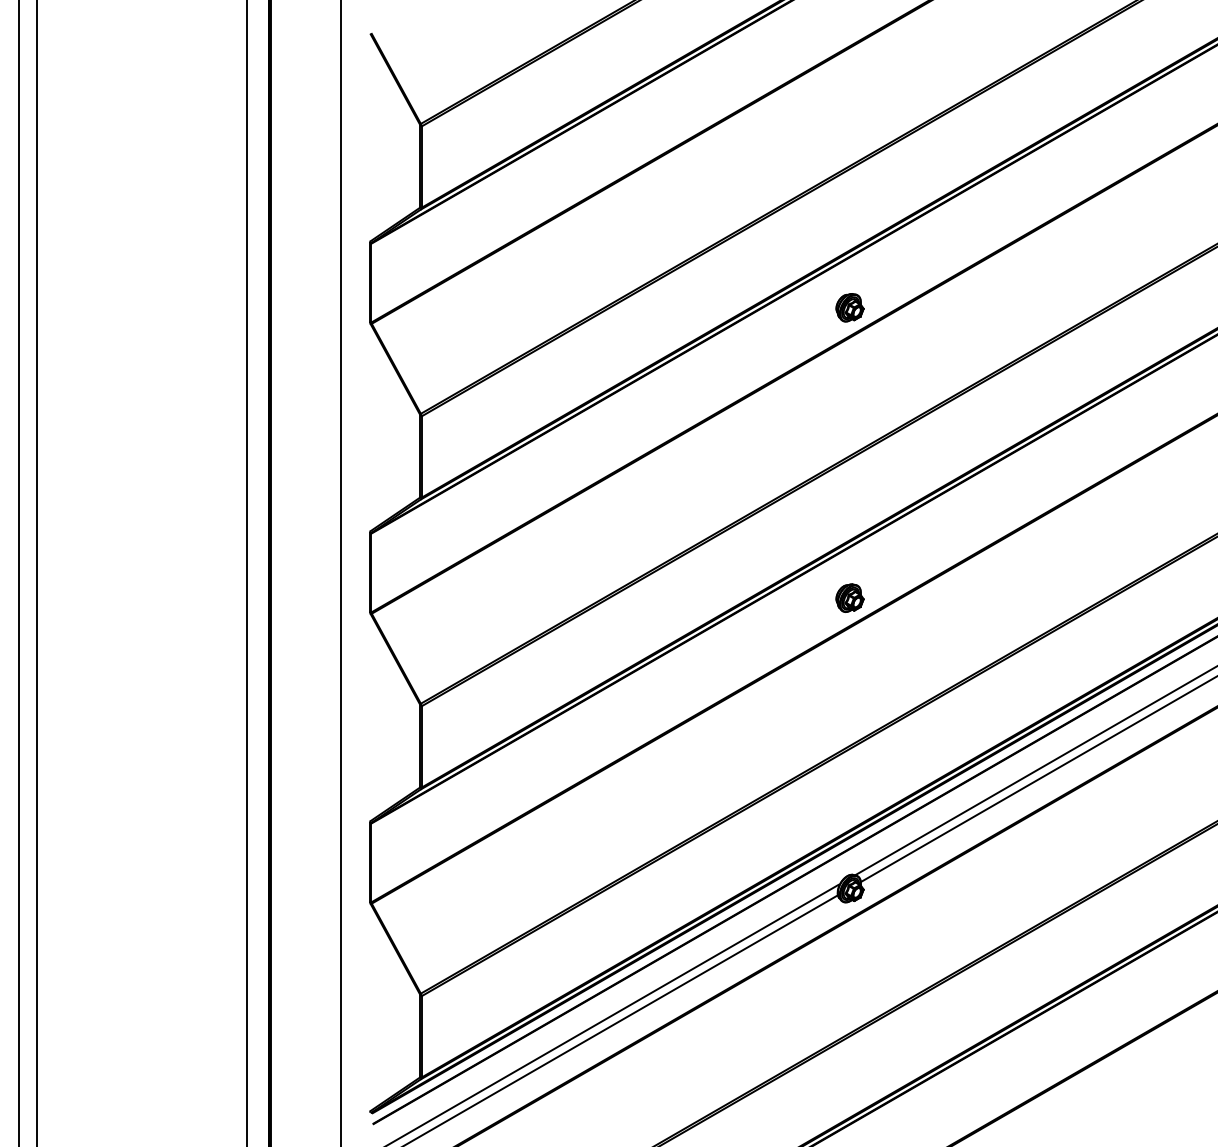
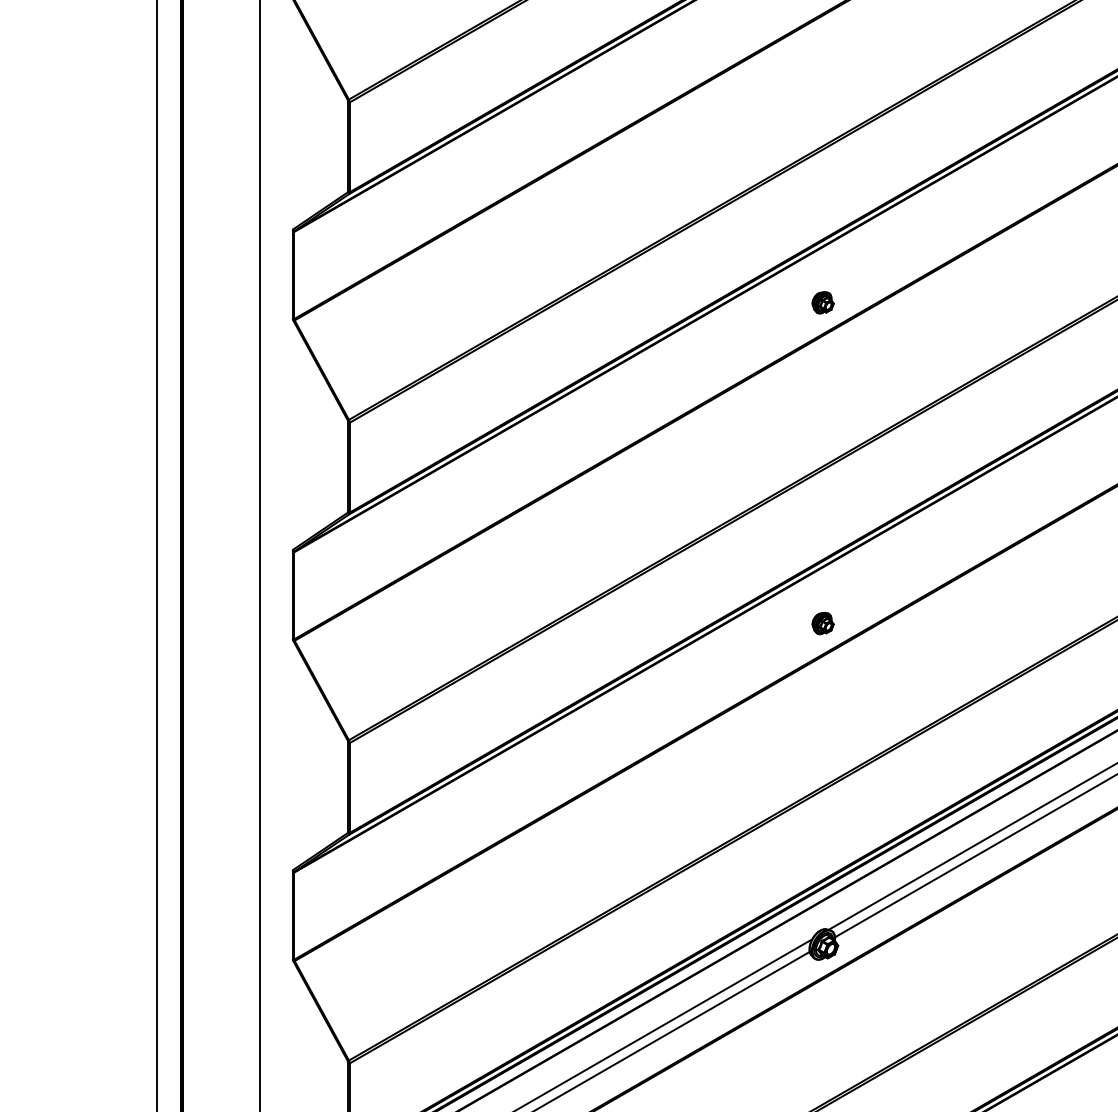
part: (849, 307) -> (822, 302), size x0.7
part: (849, 597) -> (822, 622), size x0.7

